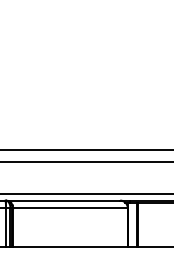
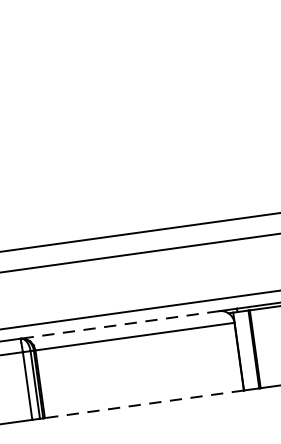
line: (62, 200) -> (119, 324), solid -> dashed
line: (70, 247) -> (144, 404), solid -> dashed

